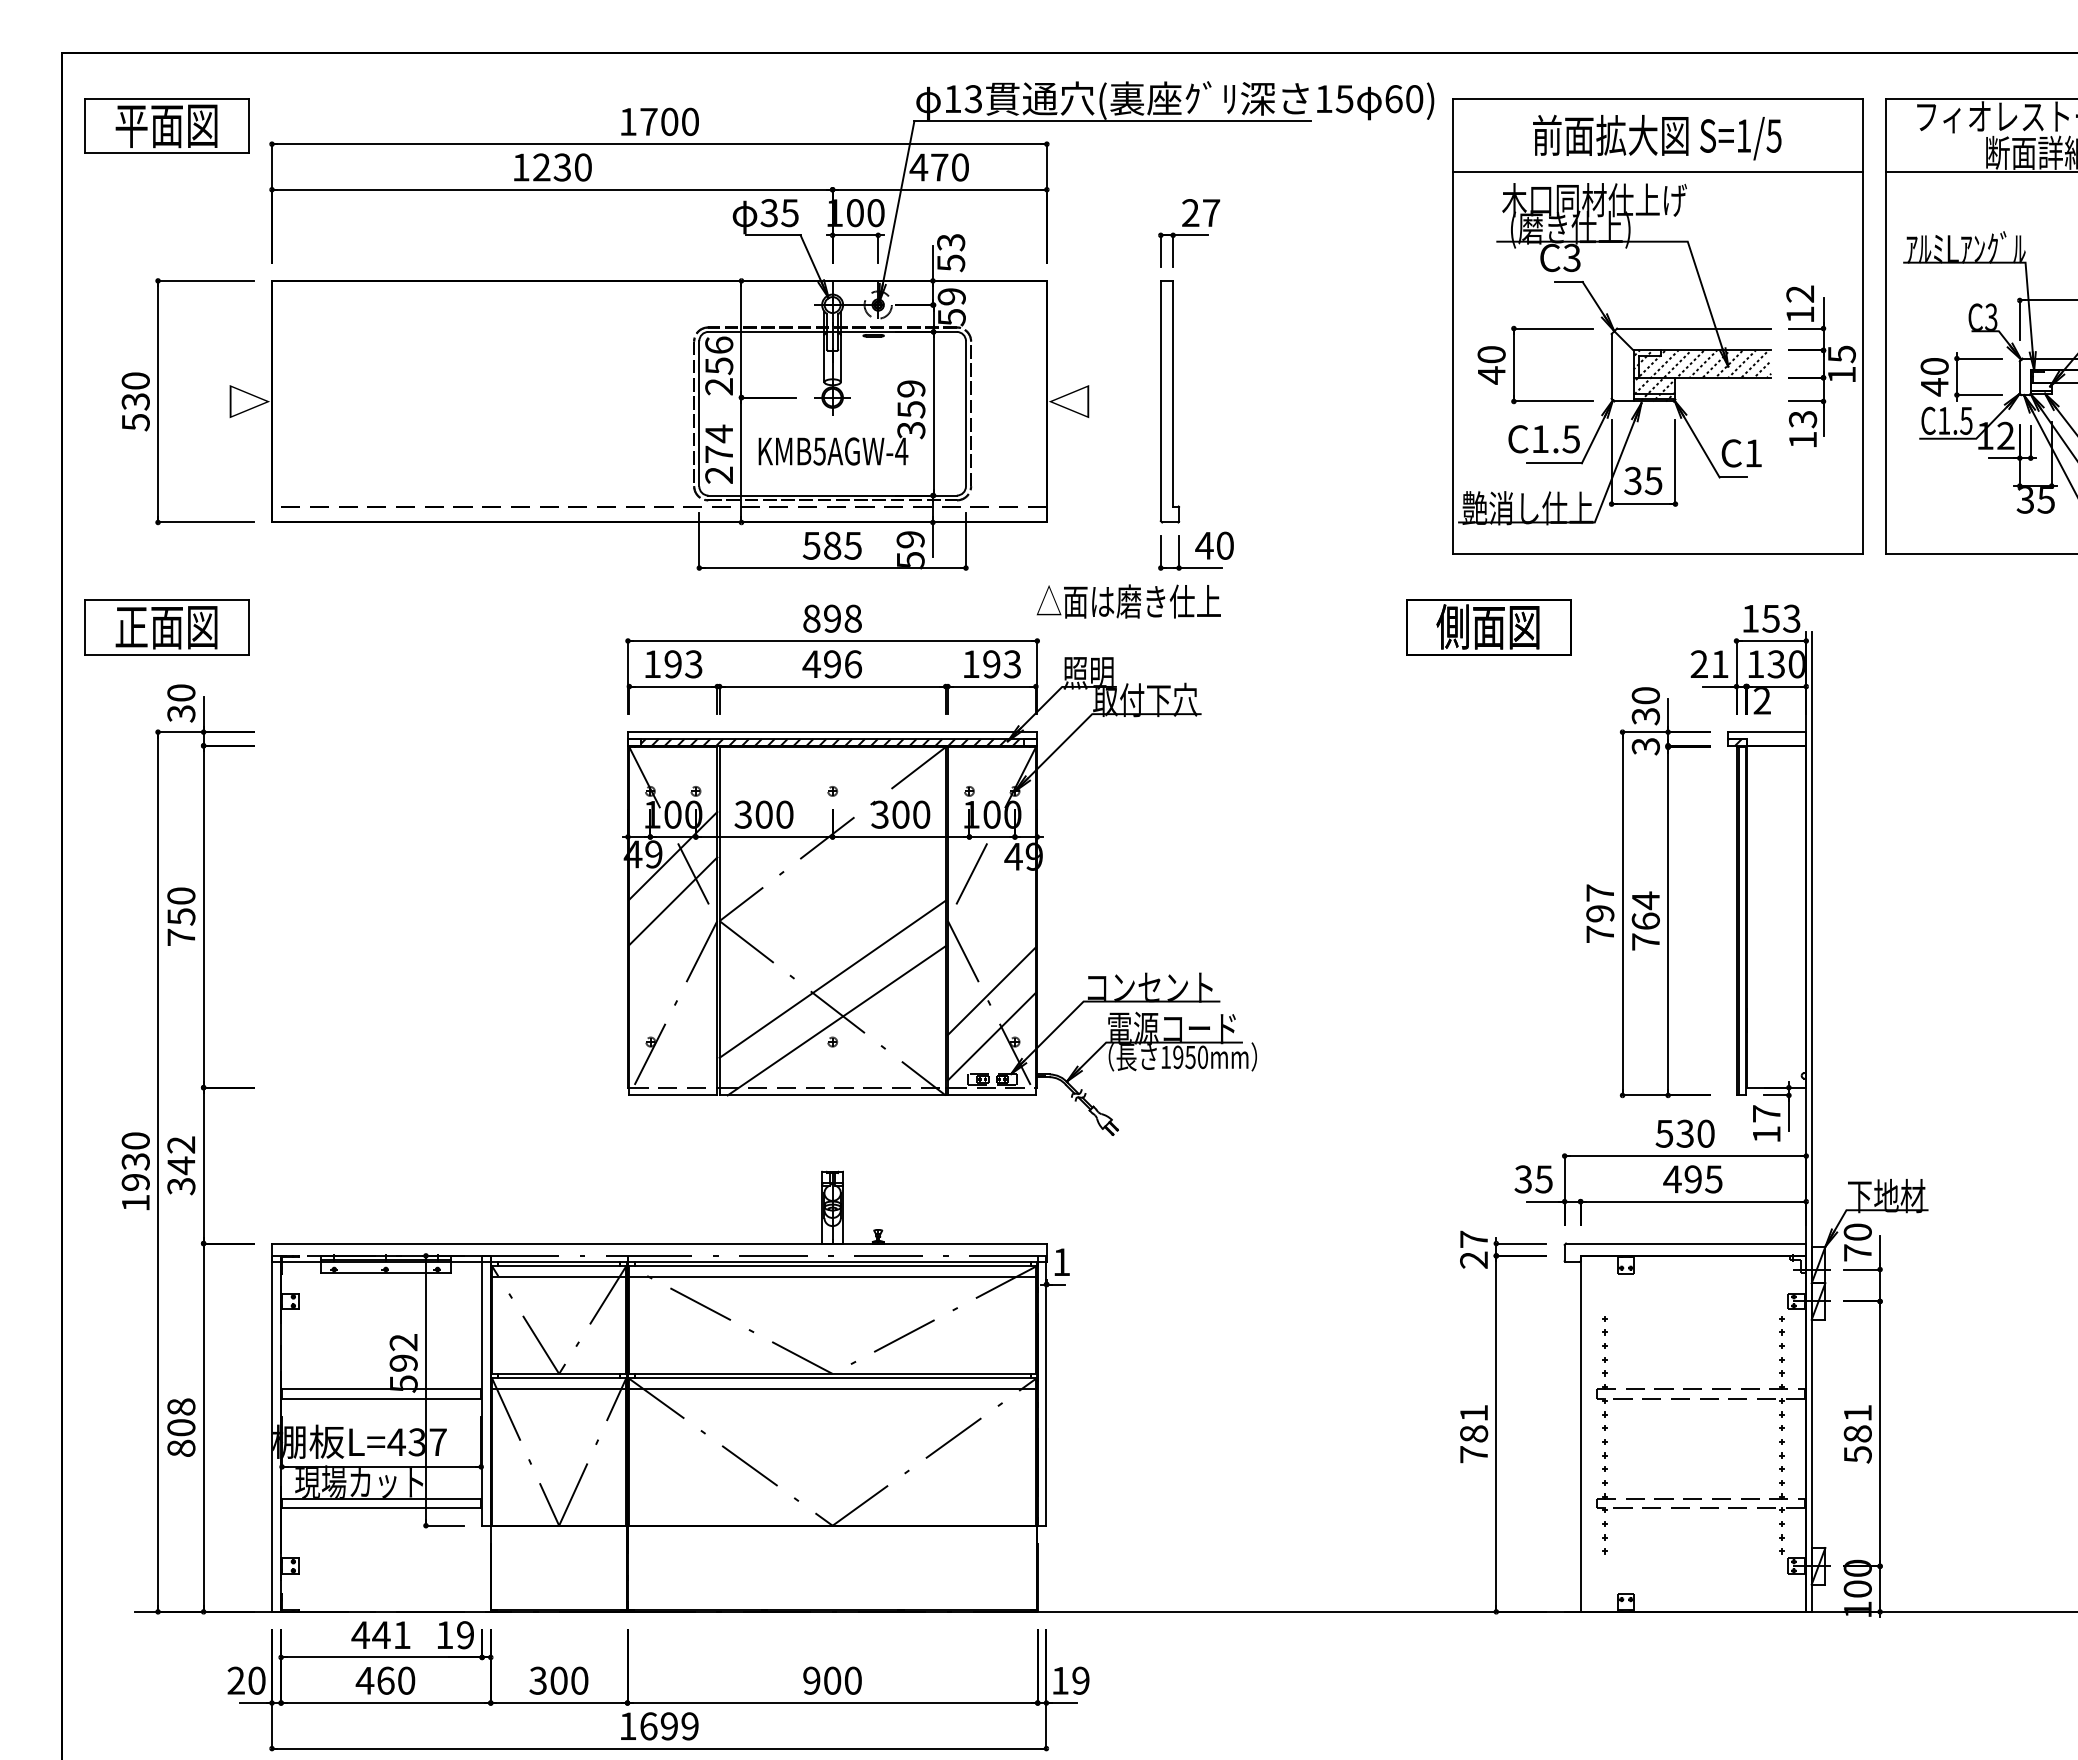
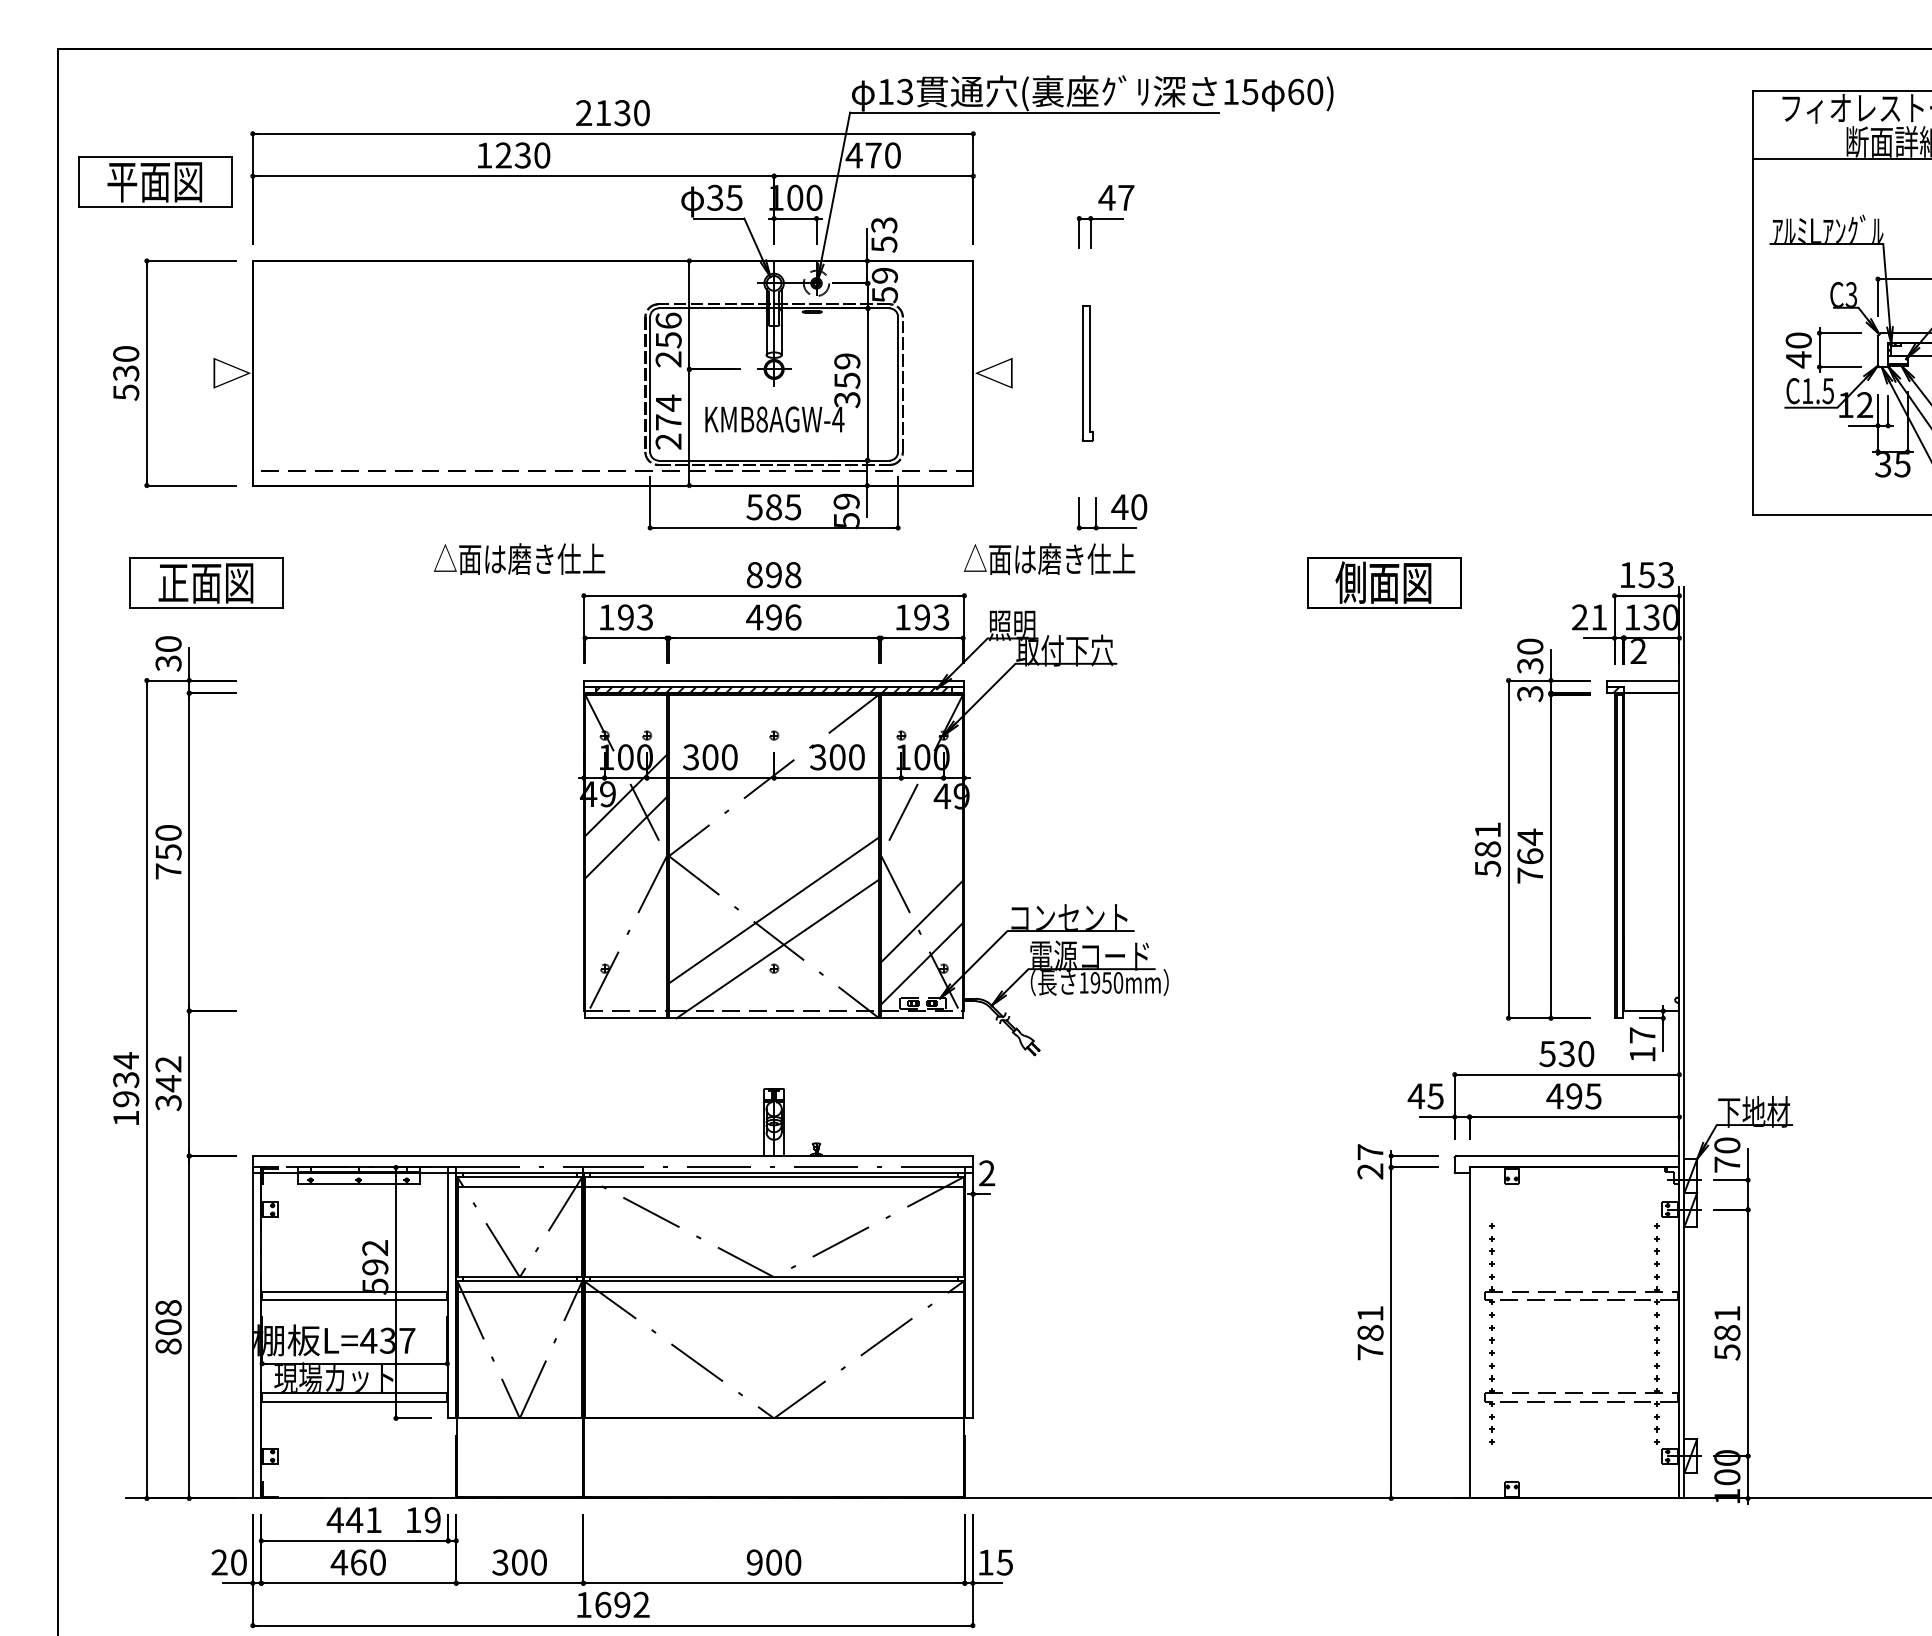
text: (648, 121) -> (602, 112), 1700 -> 2130
part: (166, 125) -> (154, 181), moved
text: (1190, 212) -> (1106, 197), 27 -> 47
part: (1657, 326) -> (1541, 303), removed
part: (1169, 401) -> (1087, 373), size x0.6
text: (819, 451) -> (761, 419), KMB5AGW-4 -> KMB8AGW-4
part: (558, 601) -> (519, 559), added
part: (166, 627) -> (205, 583), moved
text: (1600, 913) -> (1488, 849), 797 -> 581
text: (135, 1140) -> (125, 1060), 1930 -> 1934
text: (1523, 1179) -> (1416, 1096), 35 -> 45
text: (1061, 1261) -> (986, 1172), 1 -> 2
text: (1080, 1680) -> (1004, 1562), 19 -> 15
text: (689, 1726) -> (641, 1605), 1699 -> 1692

